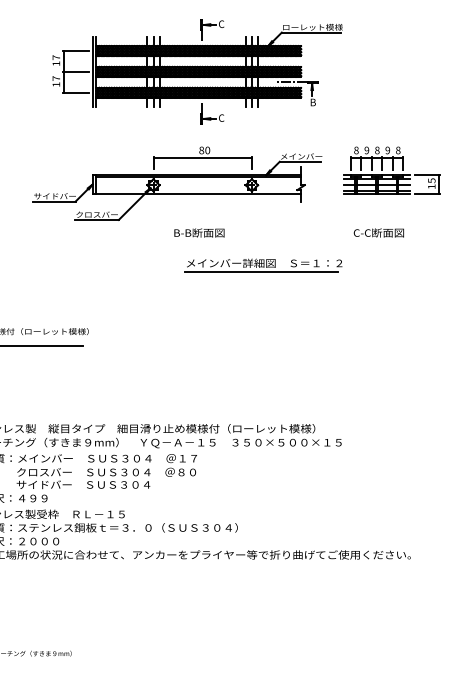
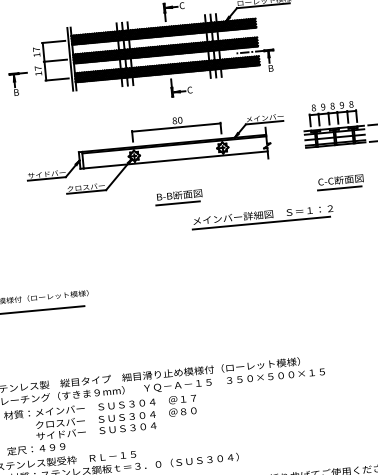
part: (33, 93) -> (18, 83), added
line: (196, 241) -> (177, 203), added
line: (376, 241) -> (339, 188), added
part: (263, 265) -> (262, 216), moved

